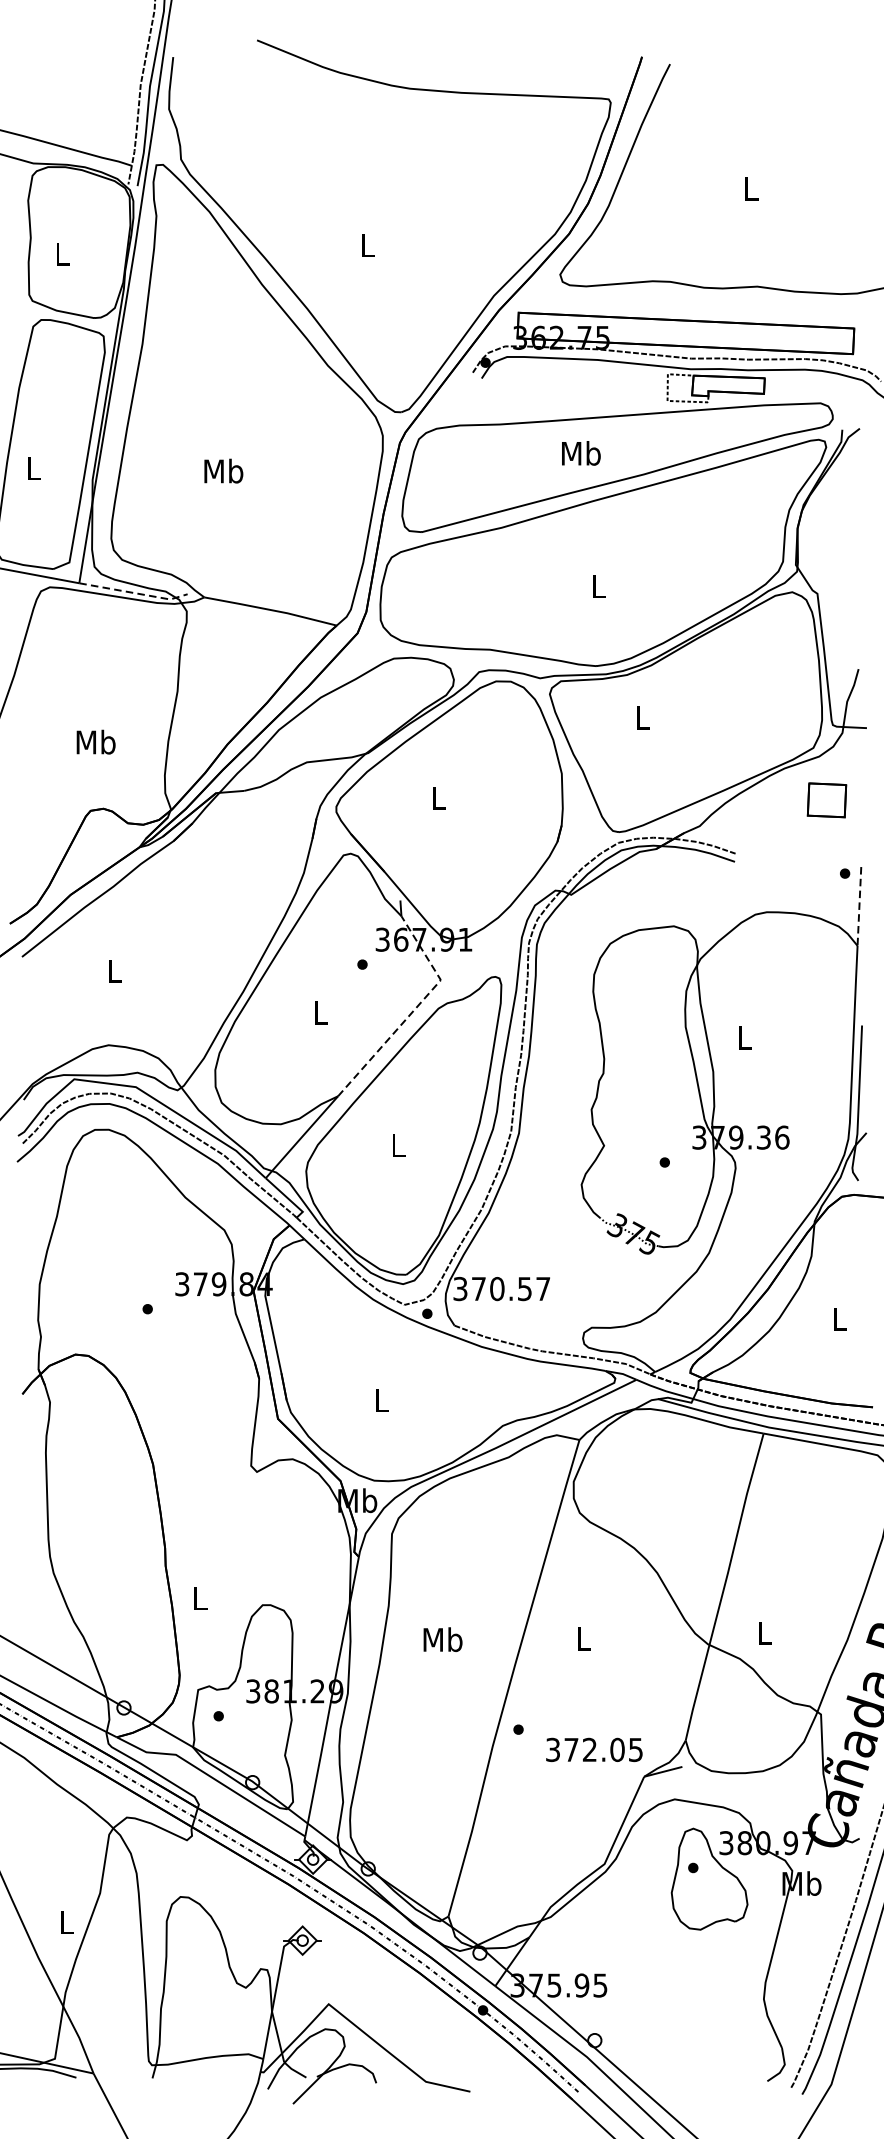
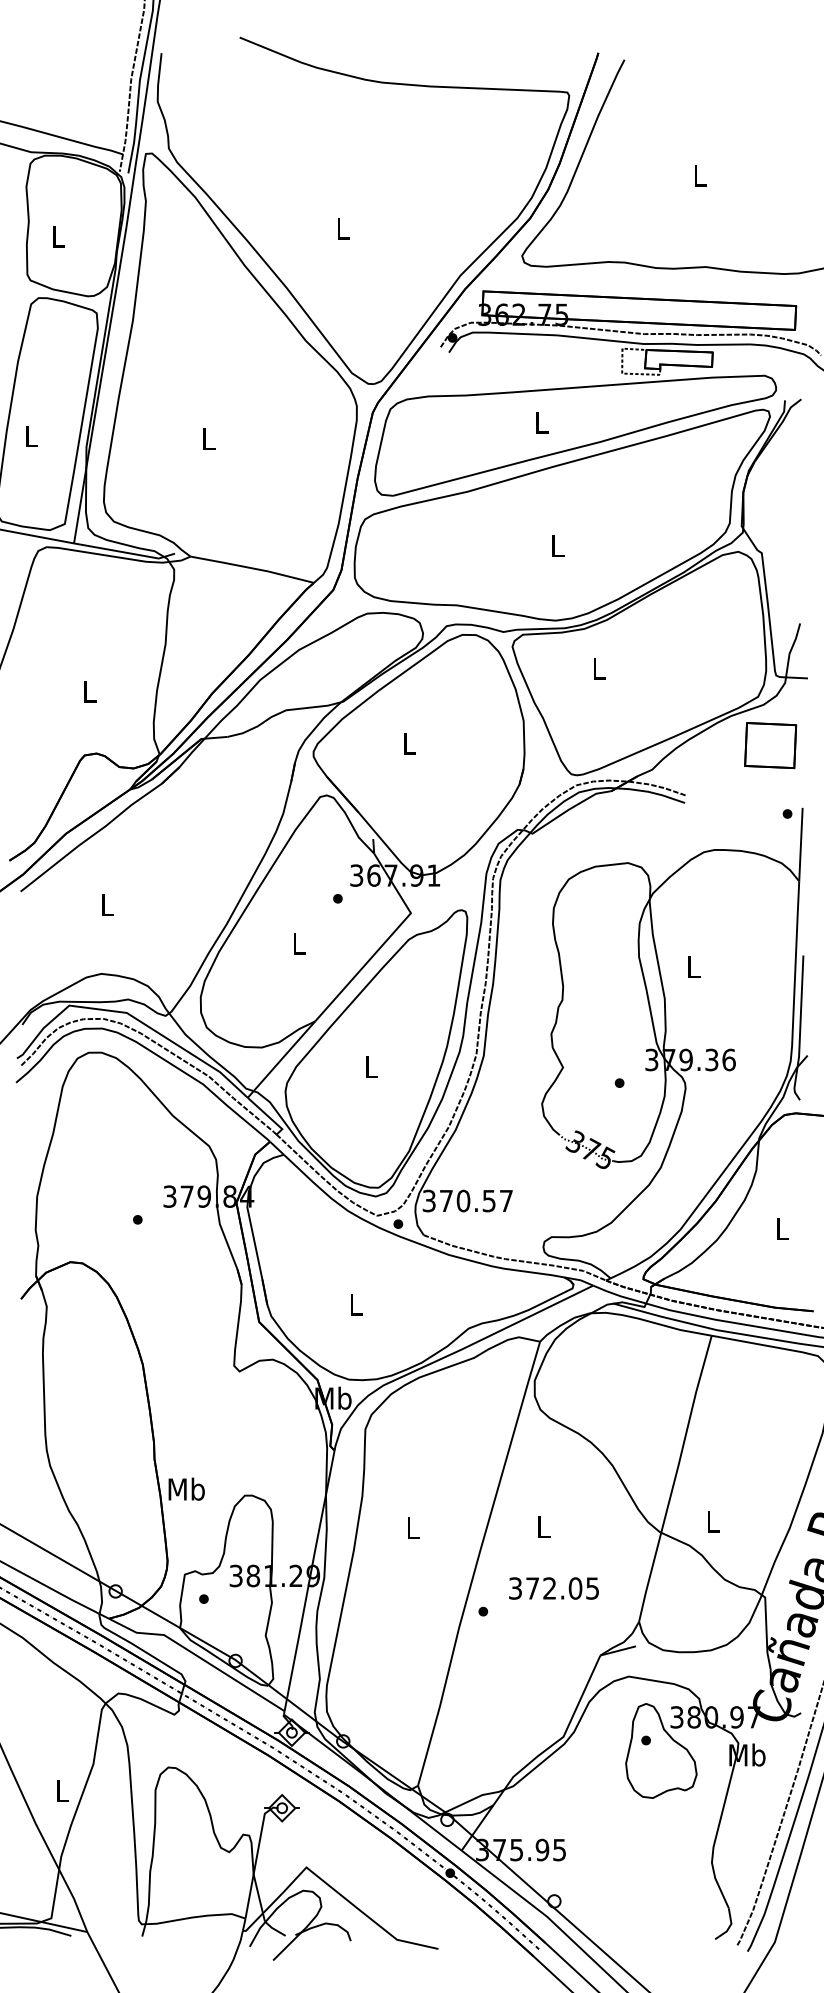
text: (580, 452) -> (541, 421), Mb -> L
text: (223, 470) -> (208, 438), Mb -> L
line: (134, 592) -> (125, 552), dashed -> solid
text: (95, 742) -> (89, 691), Mb -> L
part: (826, 800) -> (770, 745), size x1.43
line: (858, 906) -> (800, 844), dashed -> solid
line: (414, 1009) -> (386, 940), dashed -> solid
text: (199, 1597) -> (186, 1488), L -> Mb
text: (443, 1639) -> (413, 1527), Mb -> L
text: (593, 1749) -> (553, 1588), moved

